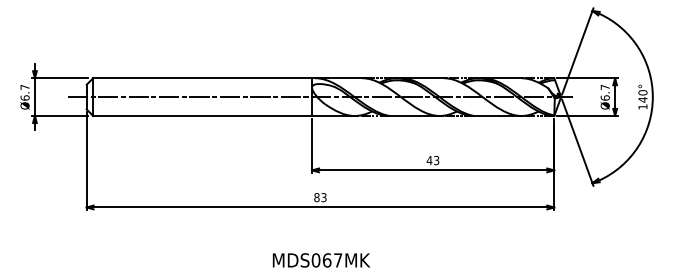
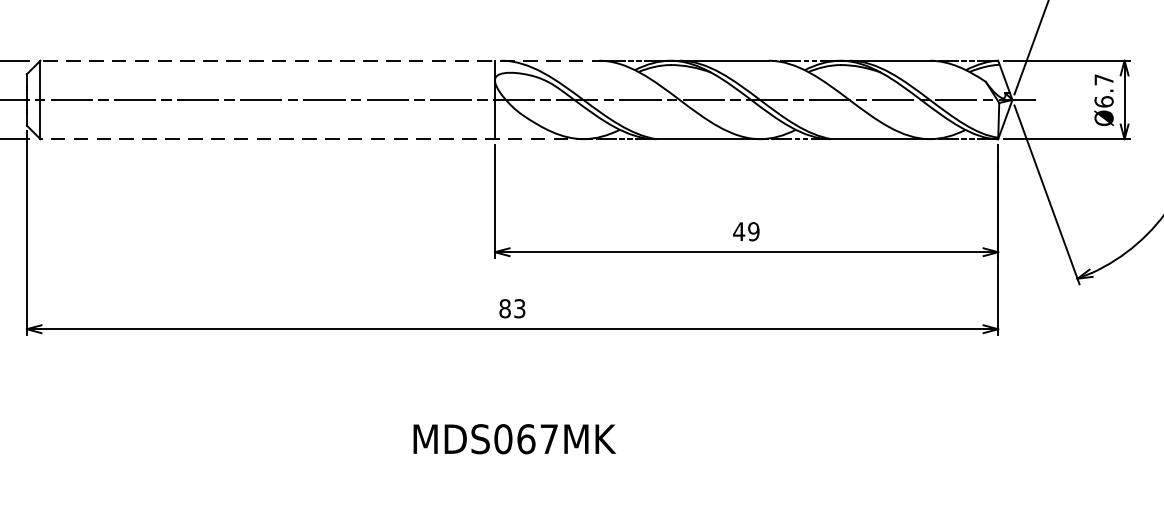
line: (228, 78) -> (321, 61), solid -> dashed
line: (225, 115) -> (315, 138), solid -> dashed
text: (436, 160) -> (753, 231), 43 -> 49

